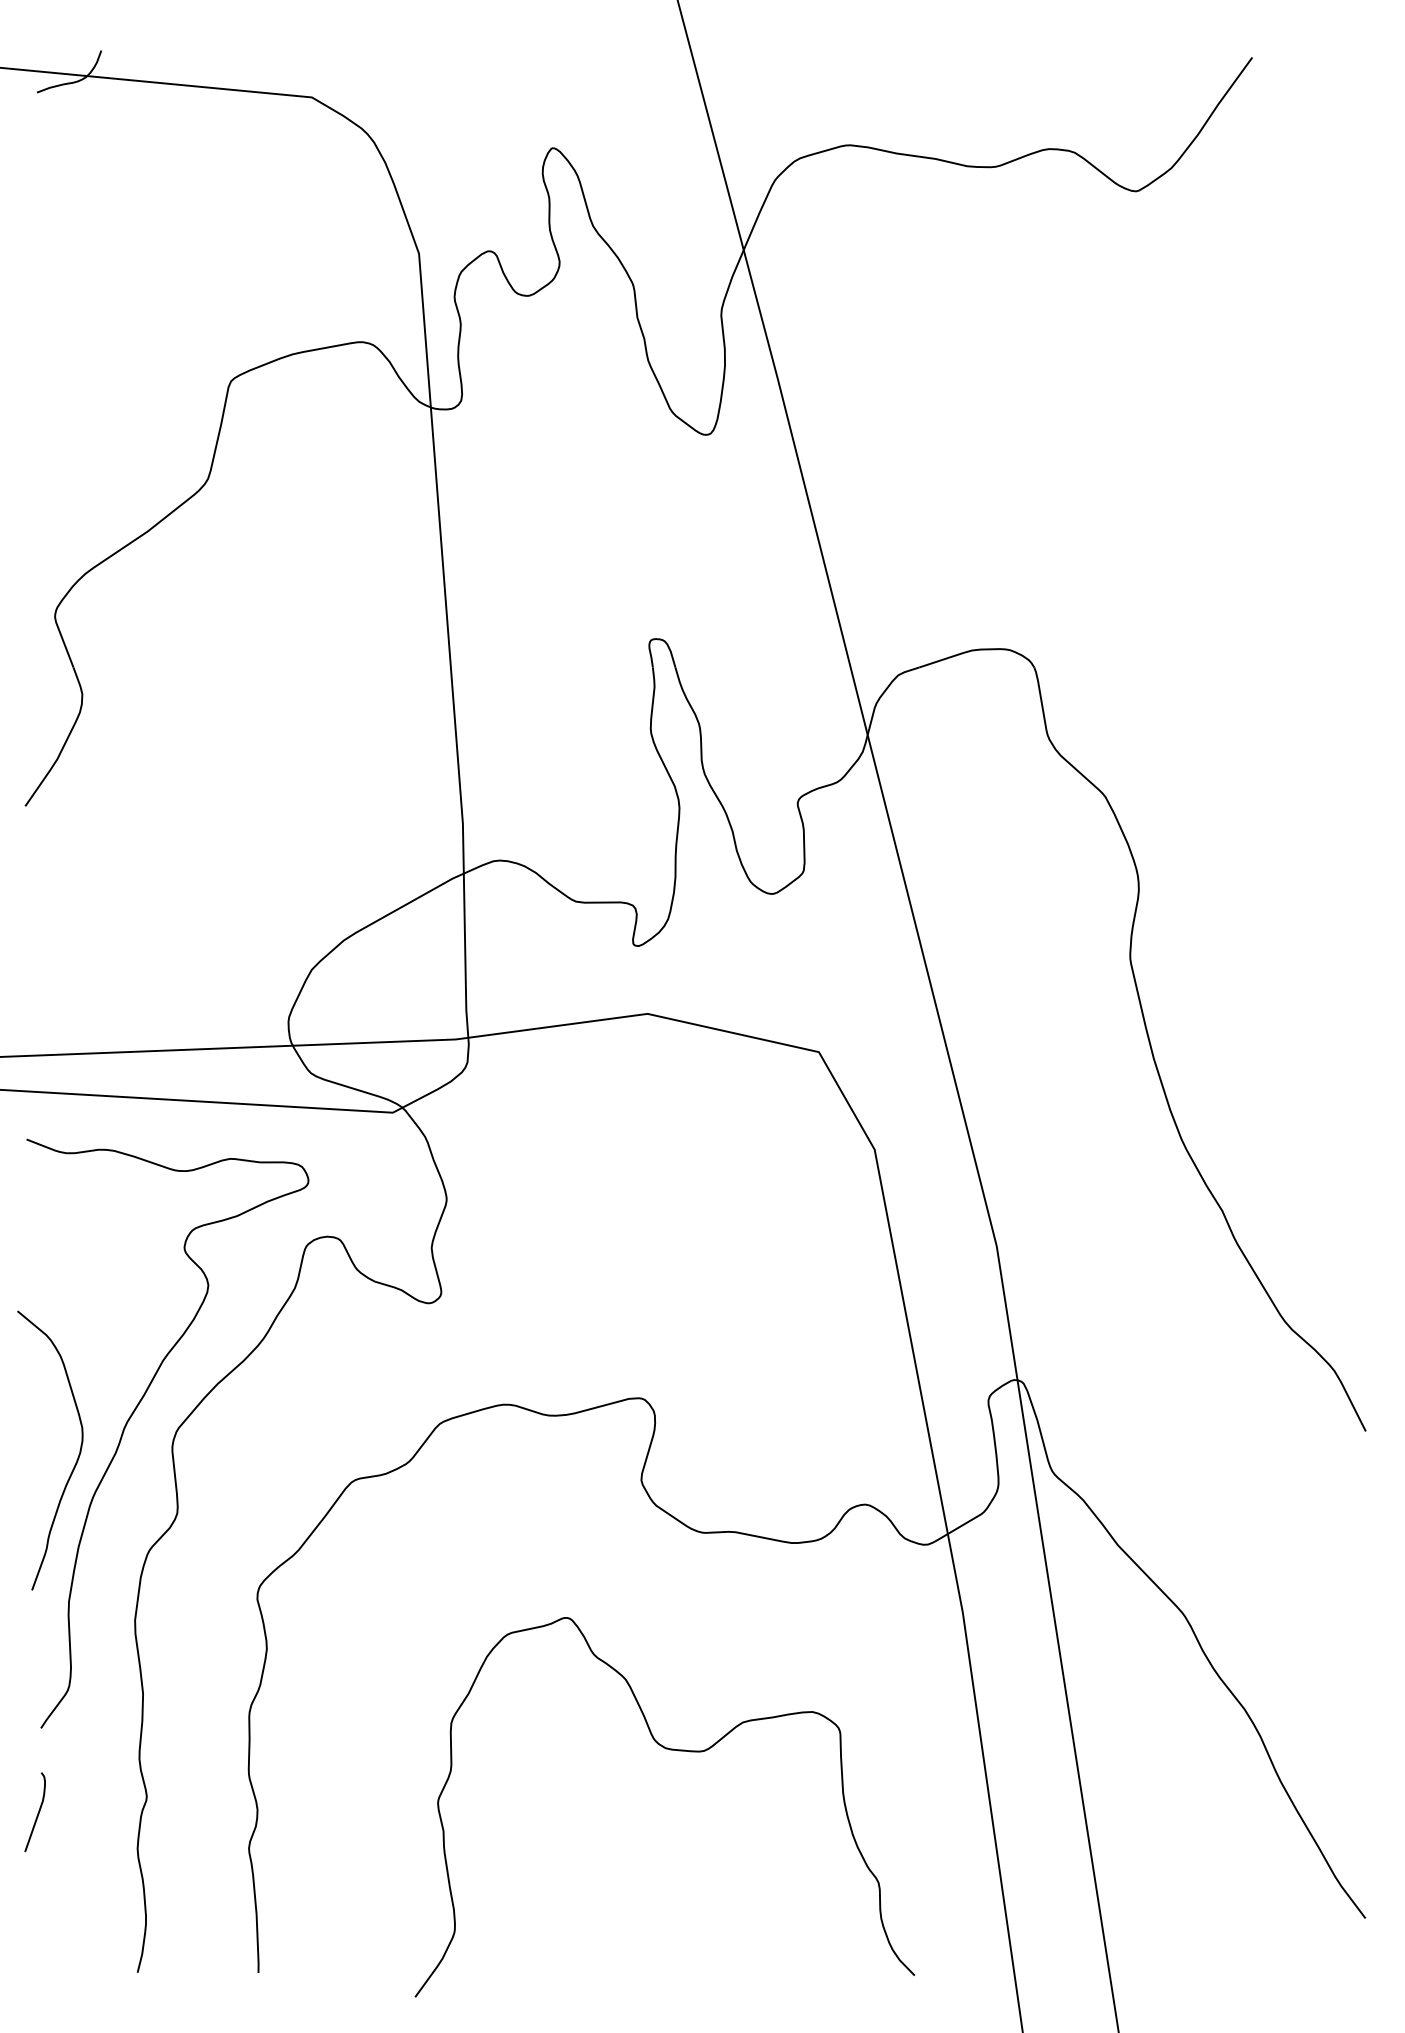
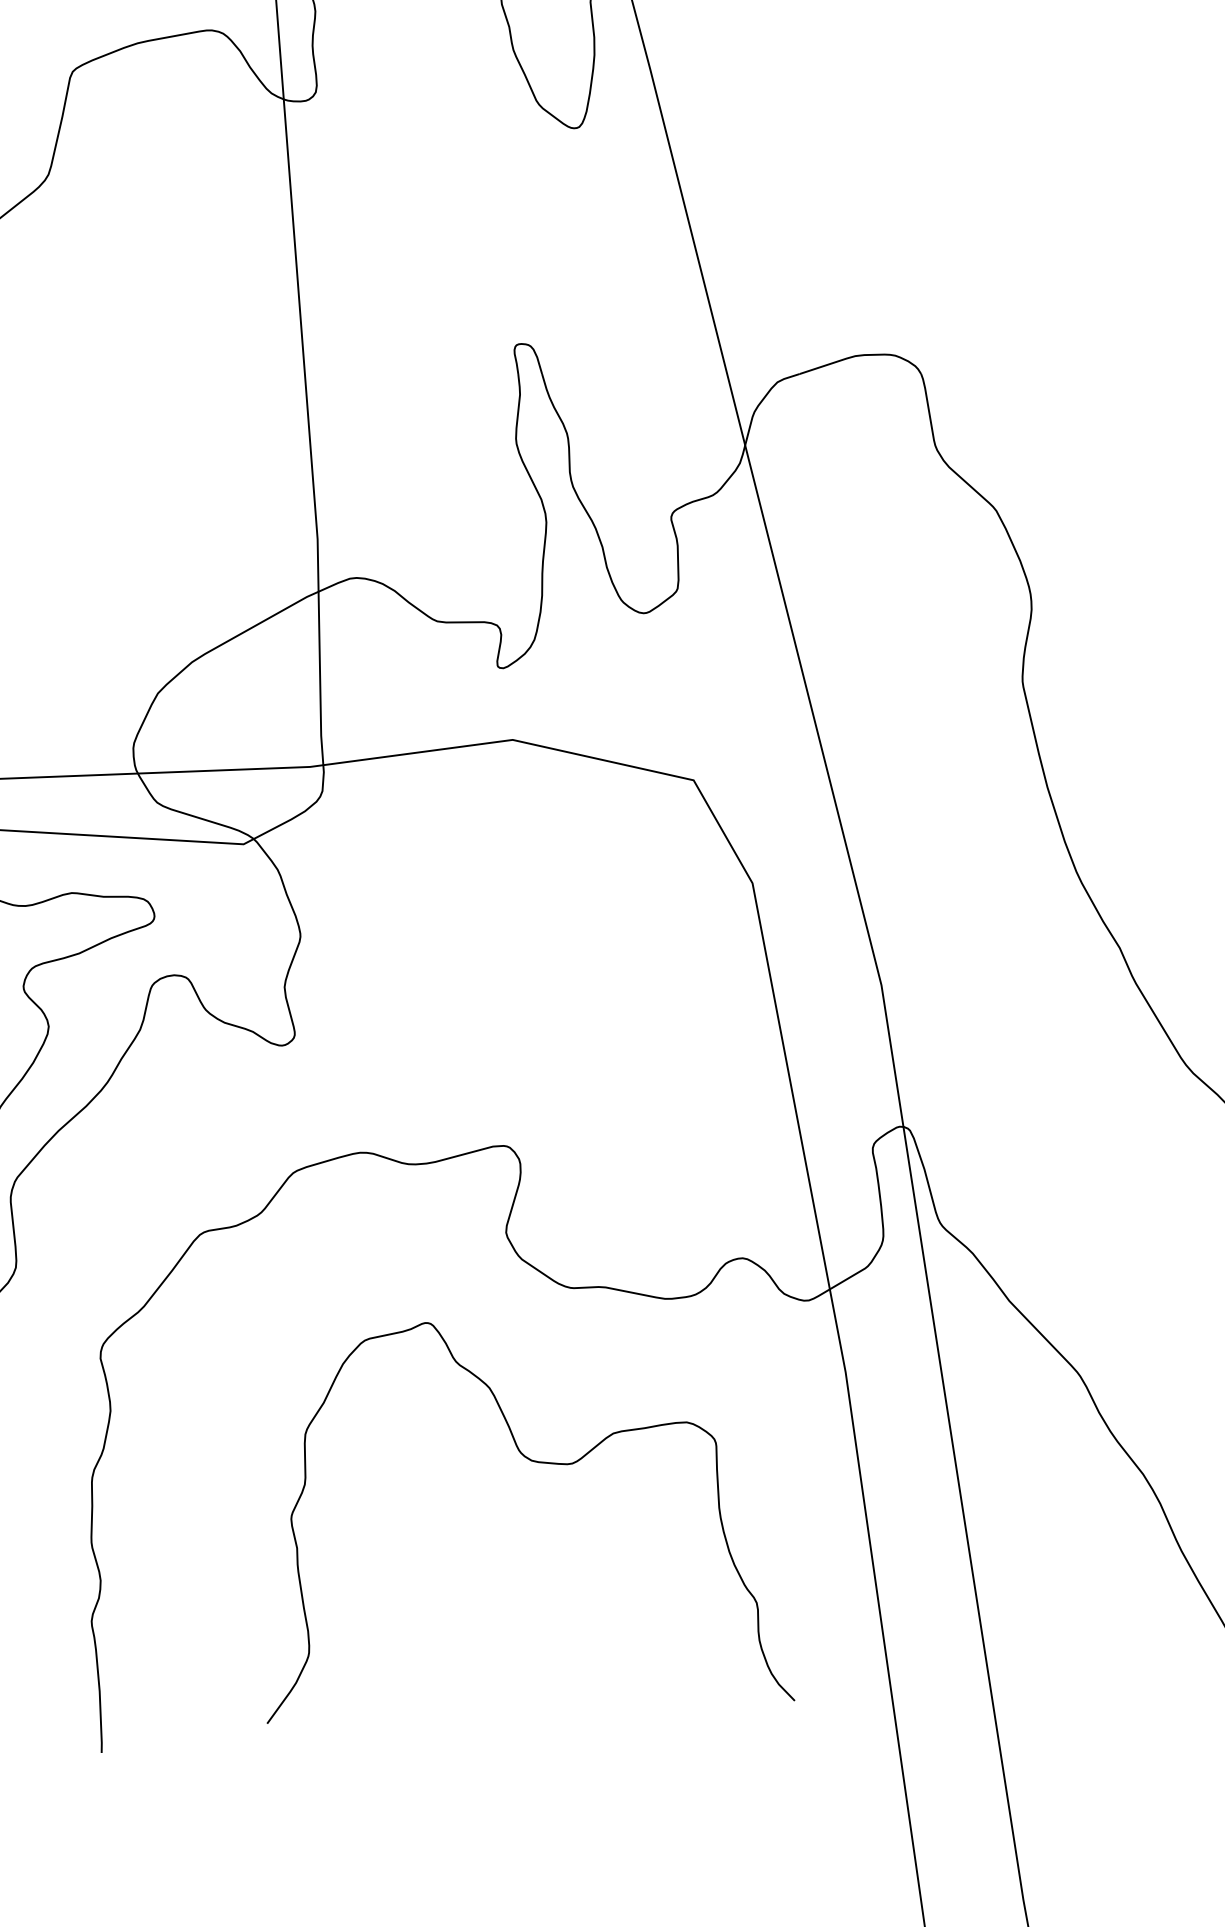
curve: (670, 1750) -> (536, 1463), moved

